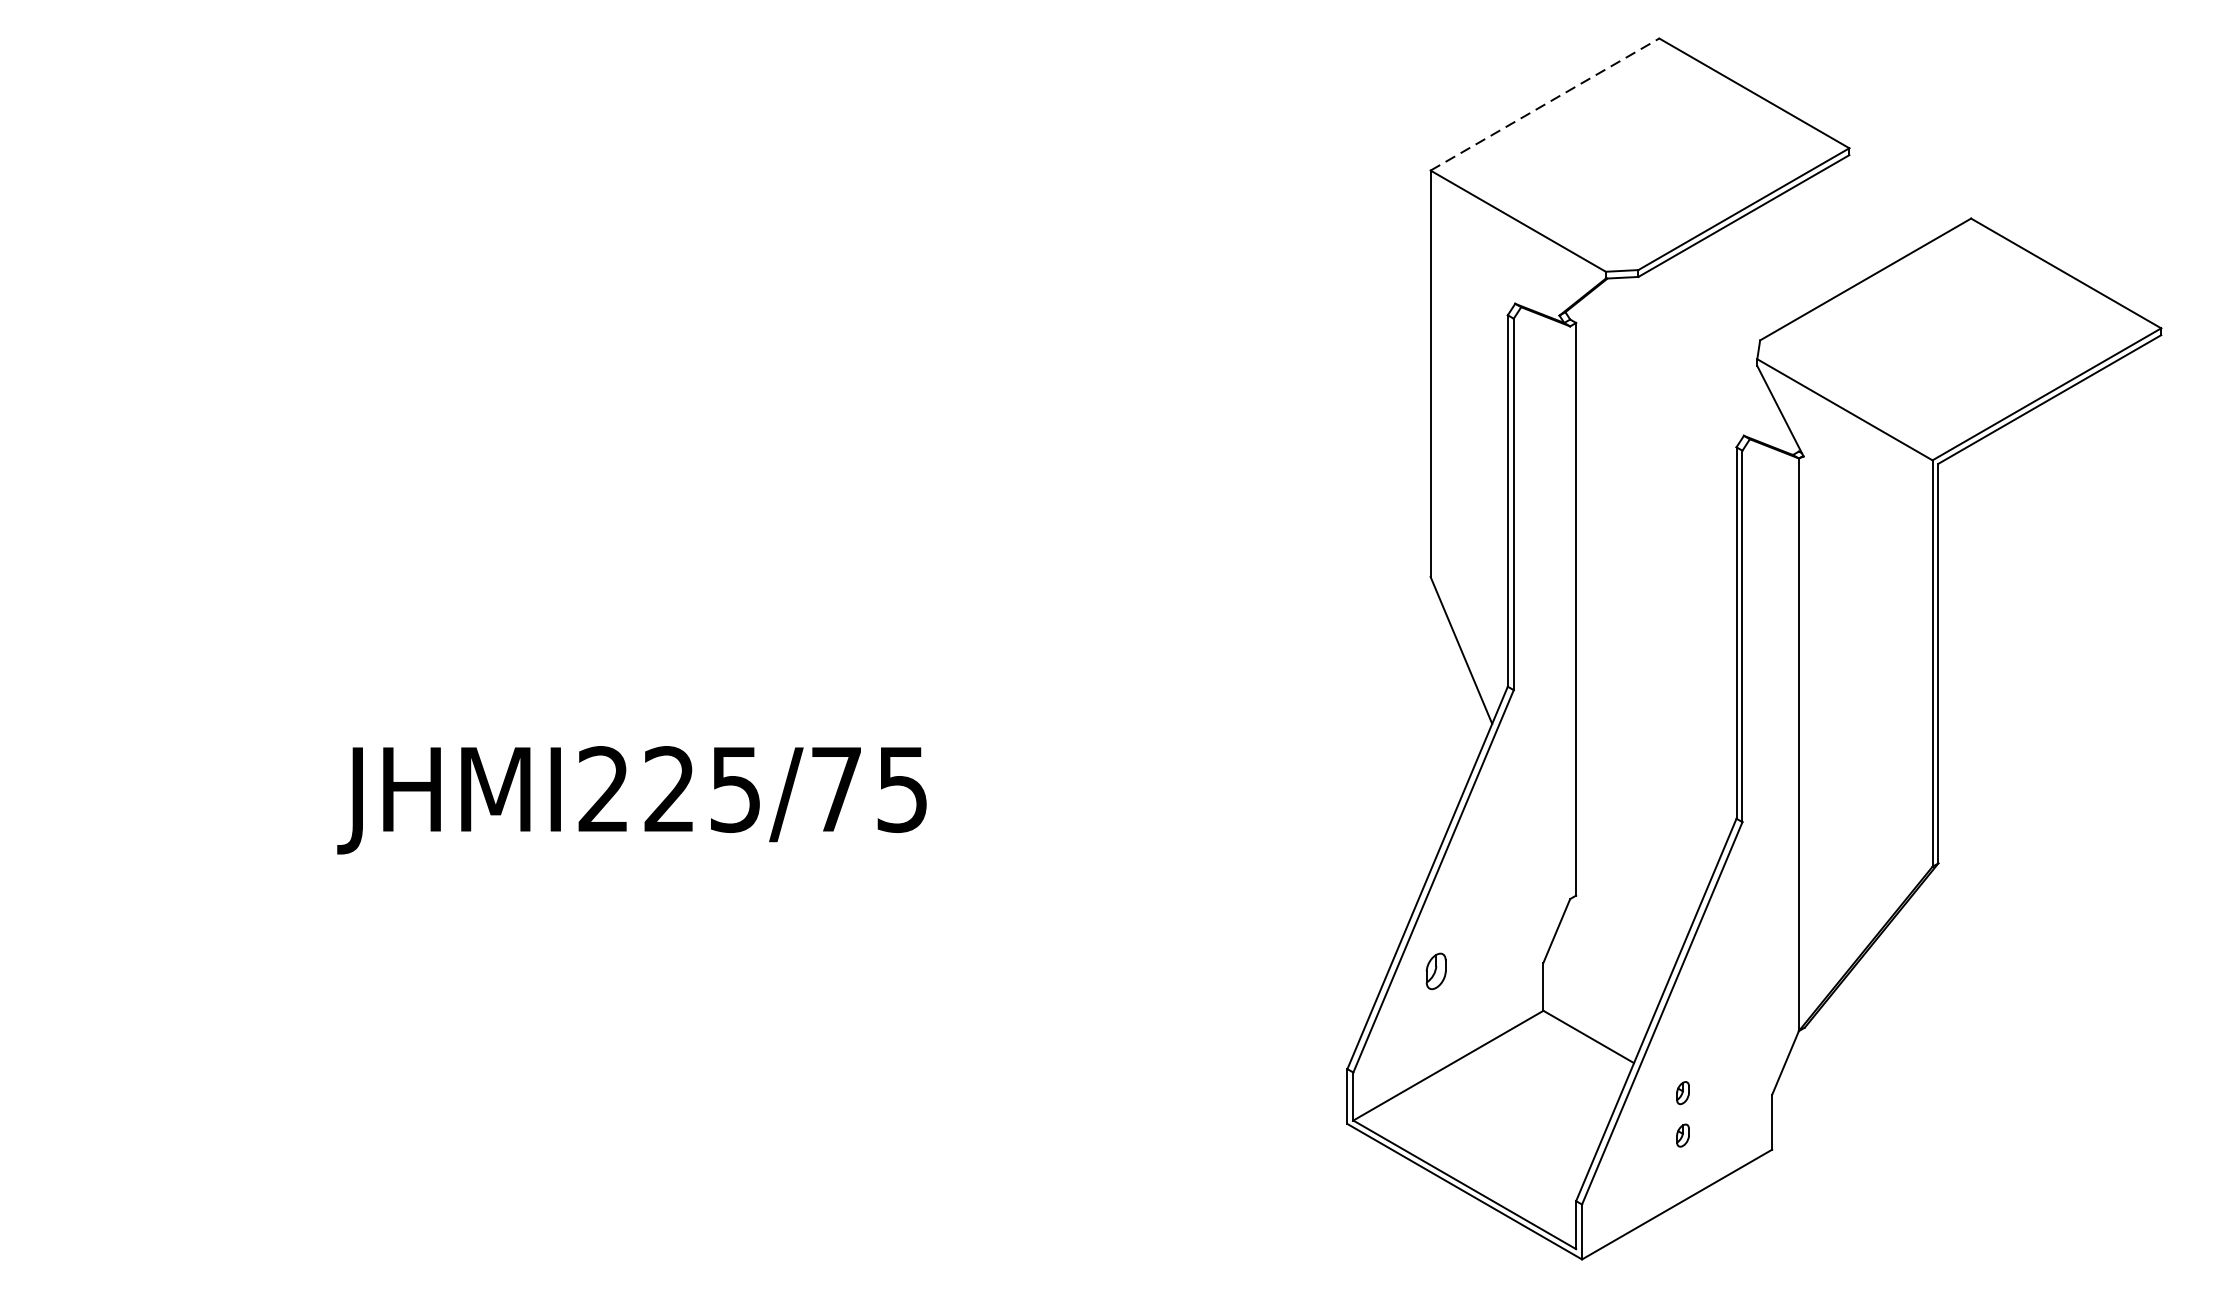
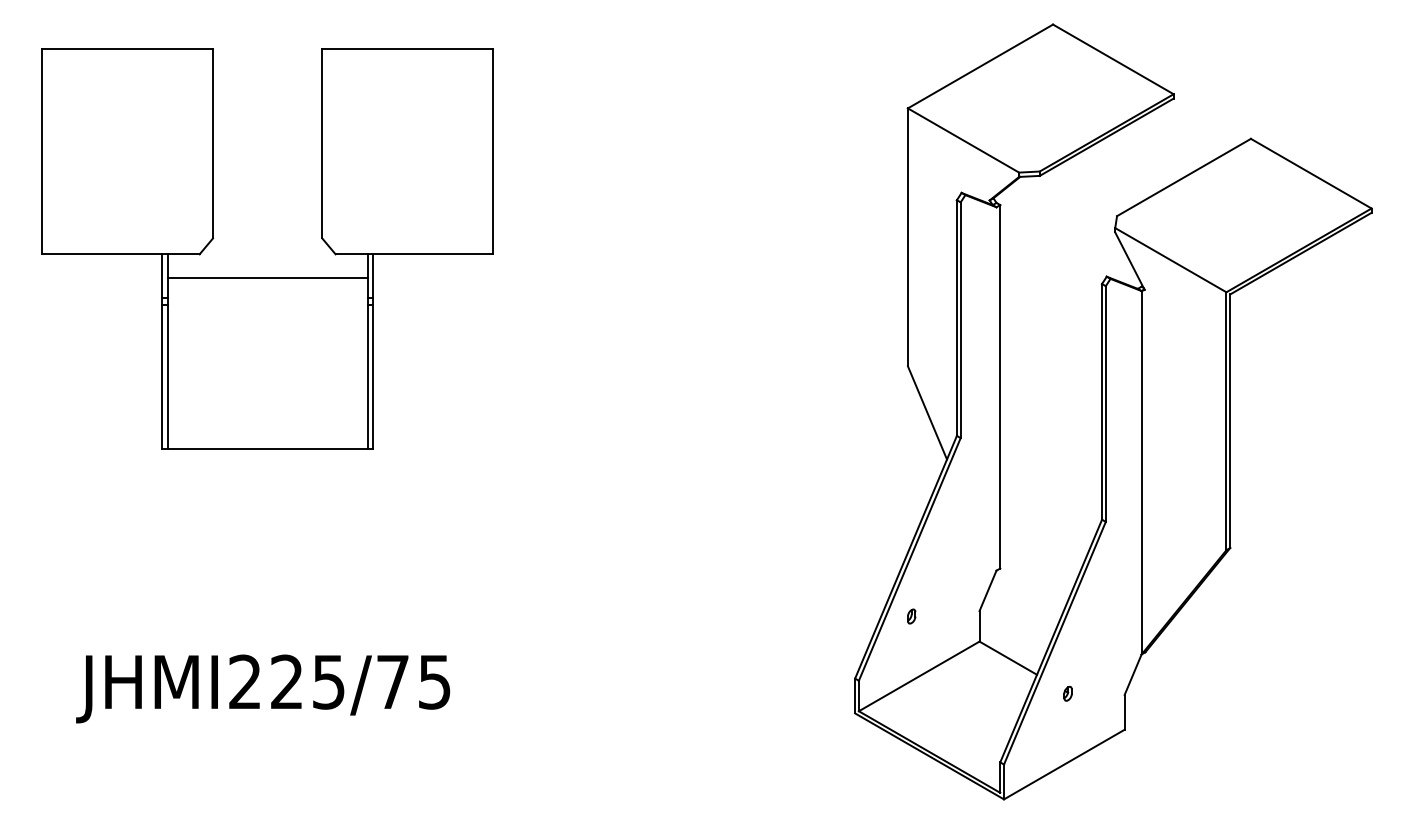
line: (1544, 104) -> (980, 66), dashed -> solid
part: (421, 437) -> (267, 277), added
text: (632, 799) -> (263, 688), moved
part: (1436, 971) -> (911, 616), size x0.62
part: (1682, 1135) -> (1067, 720), removed

